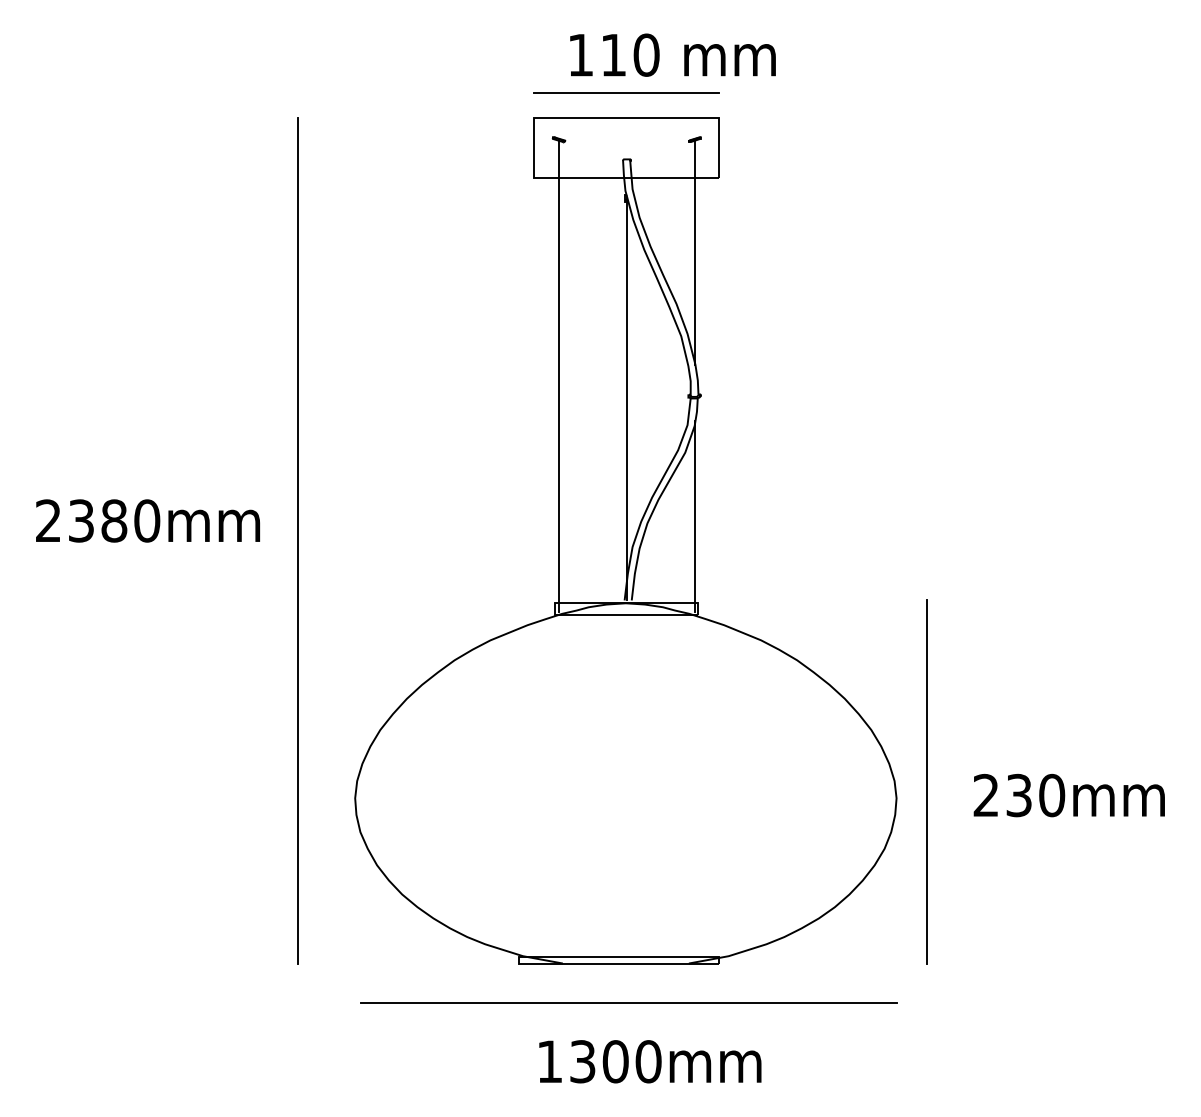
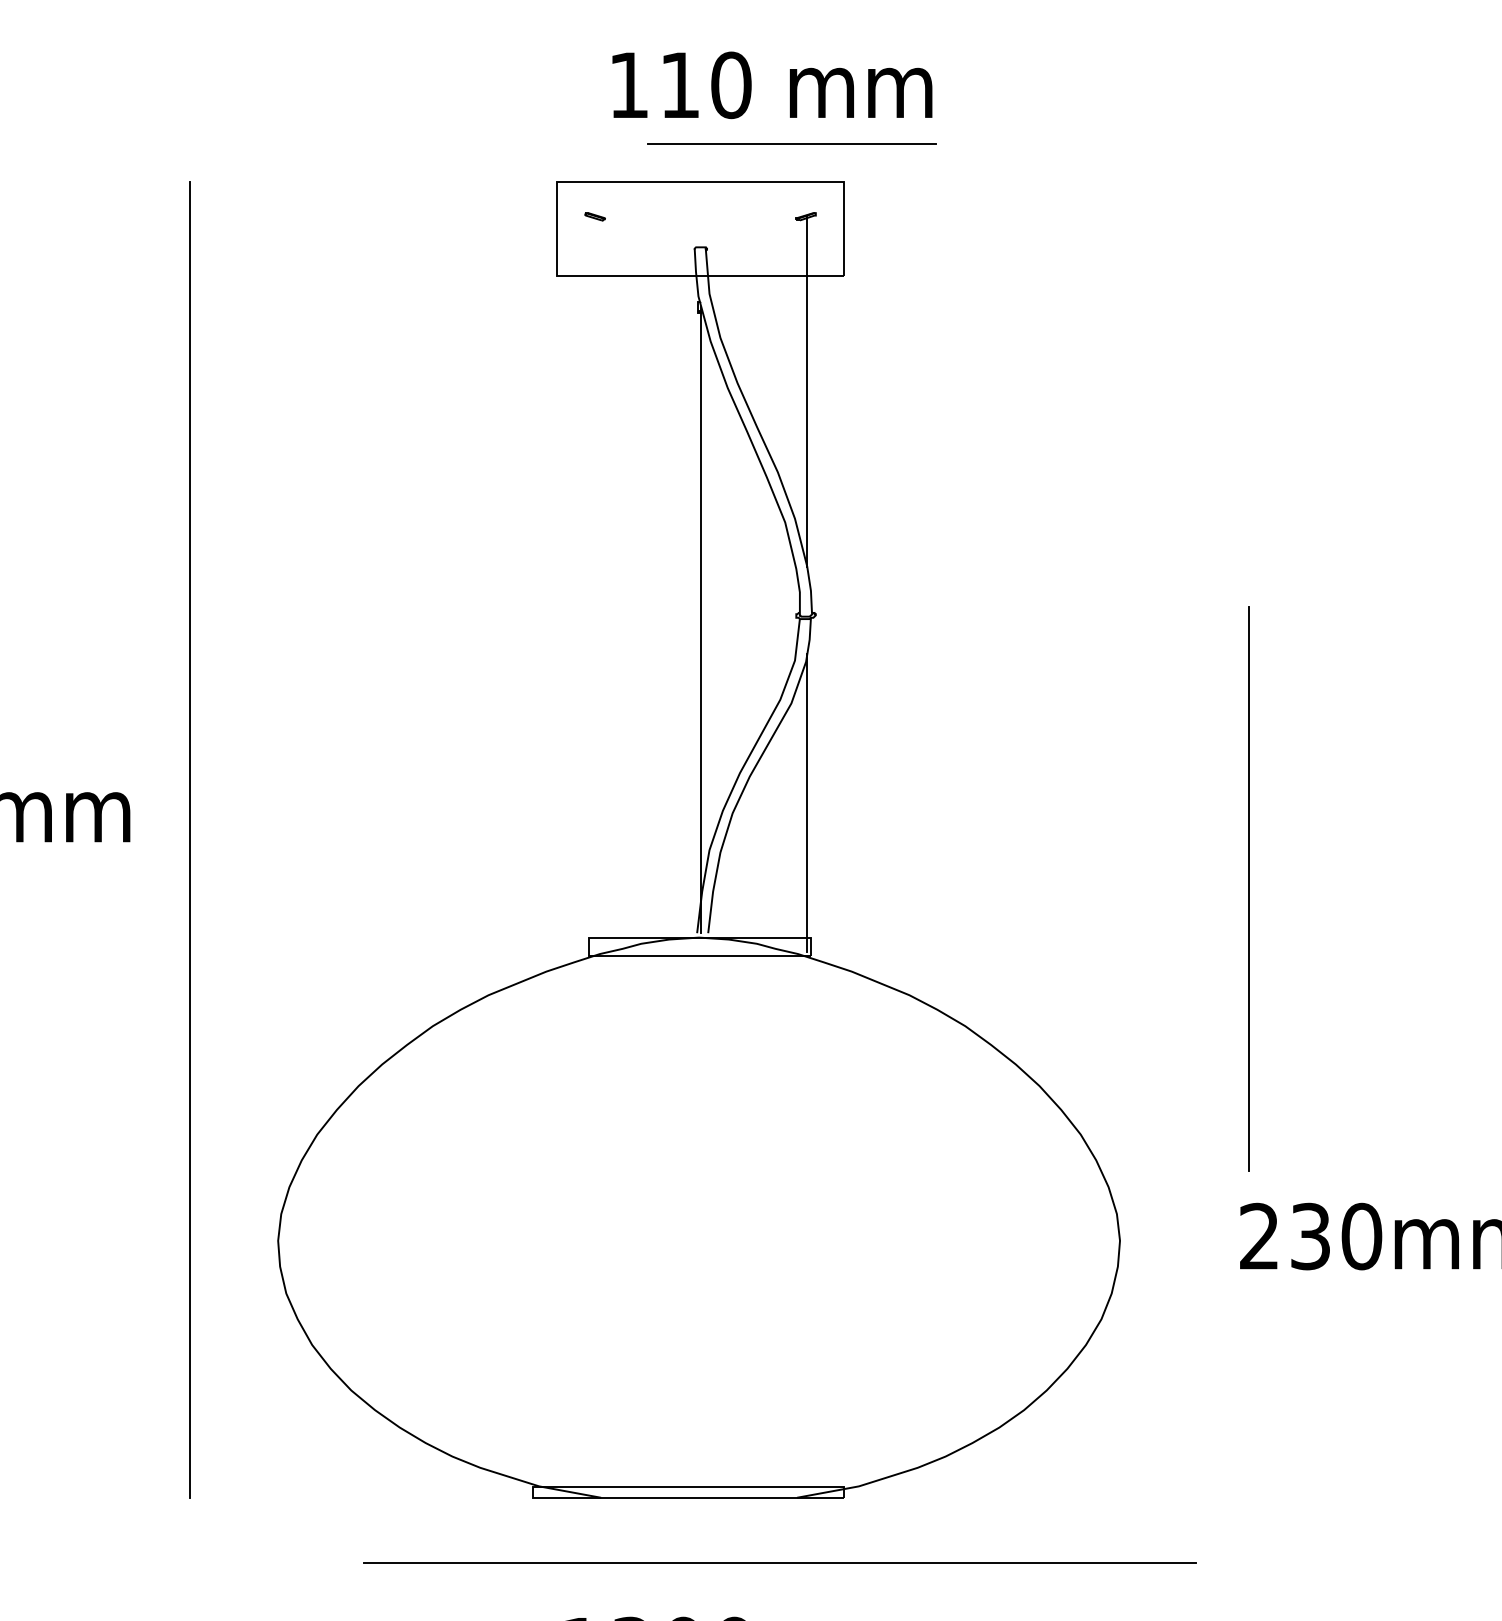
line: (626, 92) -> (791, 143), moved
line: (558, 375) -> (594, 583), removed
line: (926, 781) -> (1247, 888), moved
line: (628, 1002) -> (779, 1561), moved

